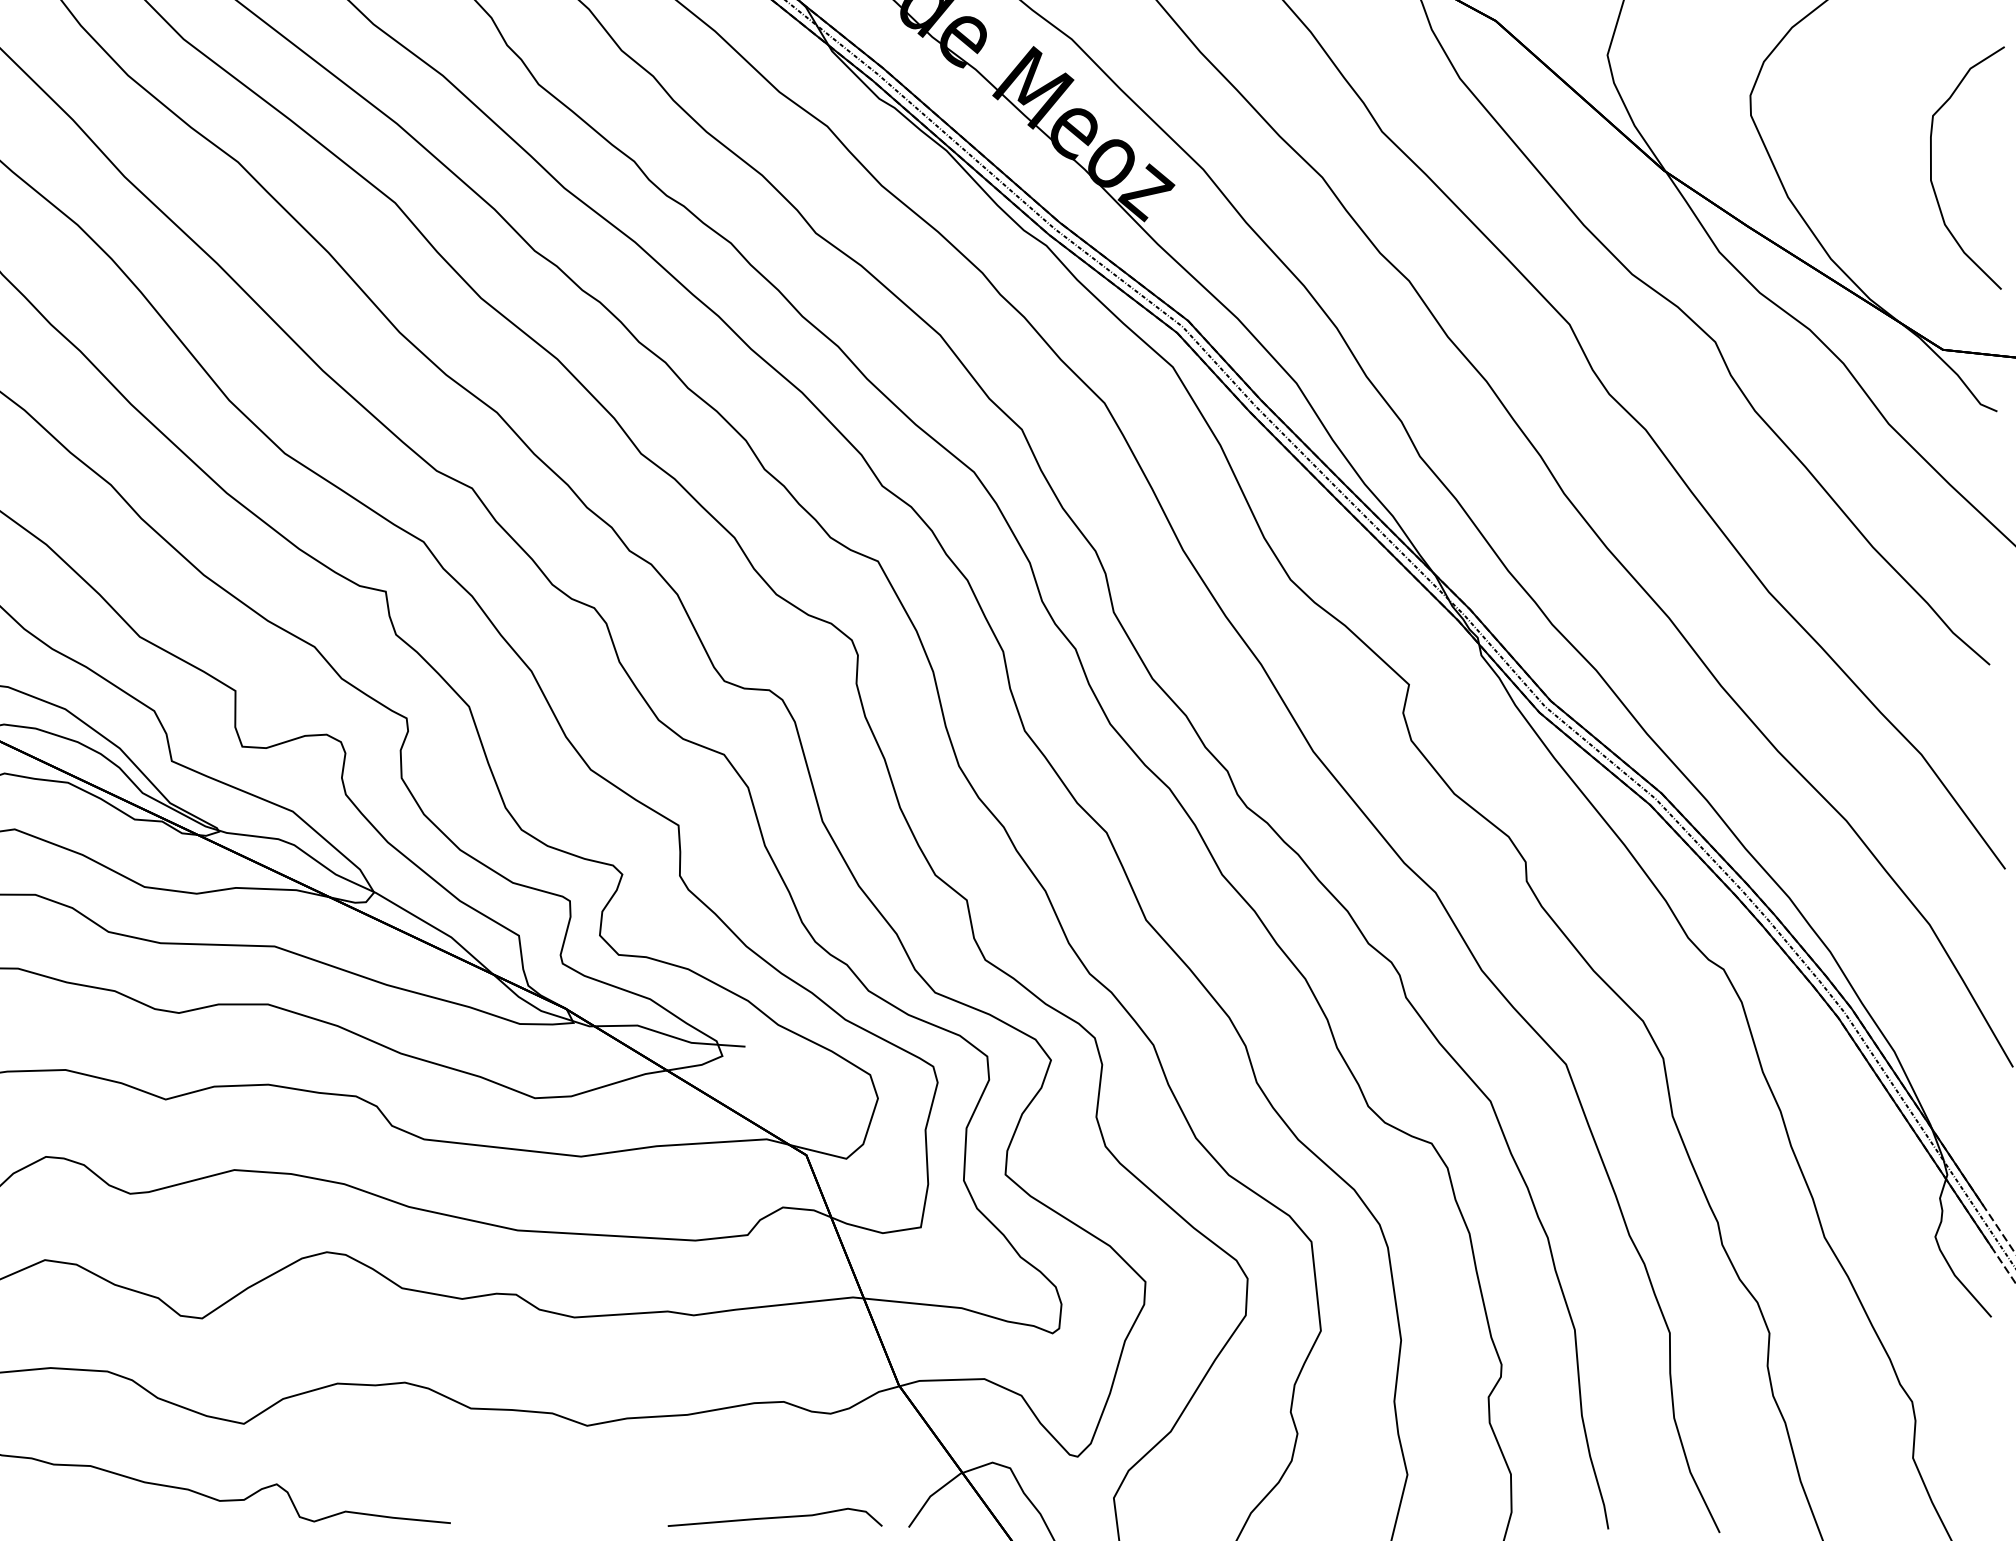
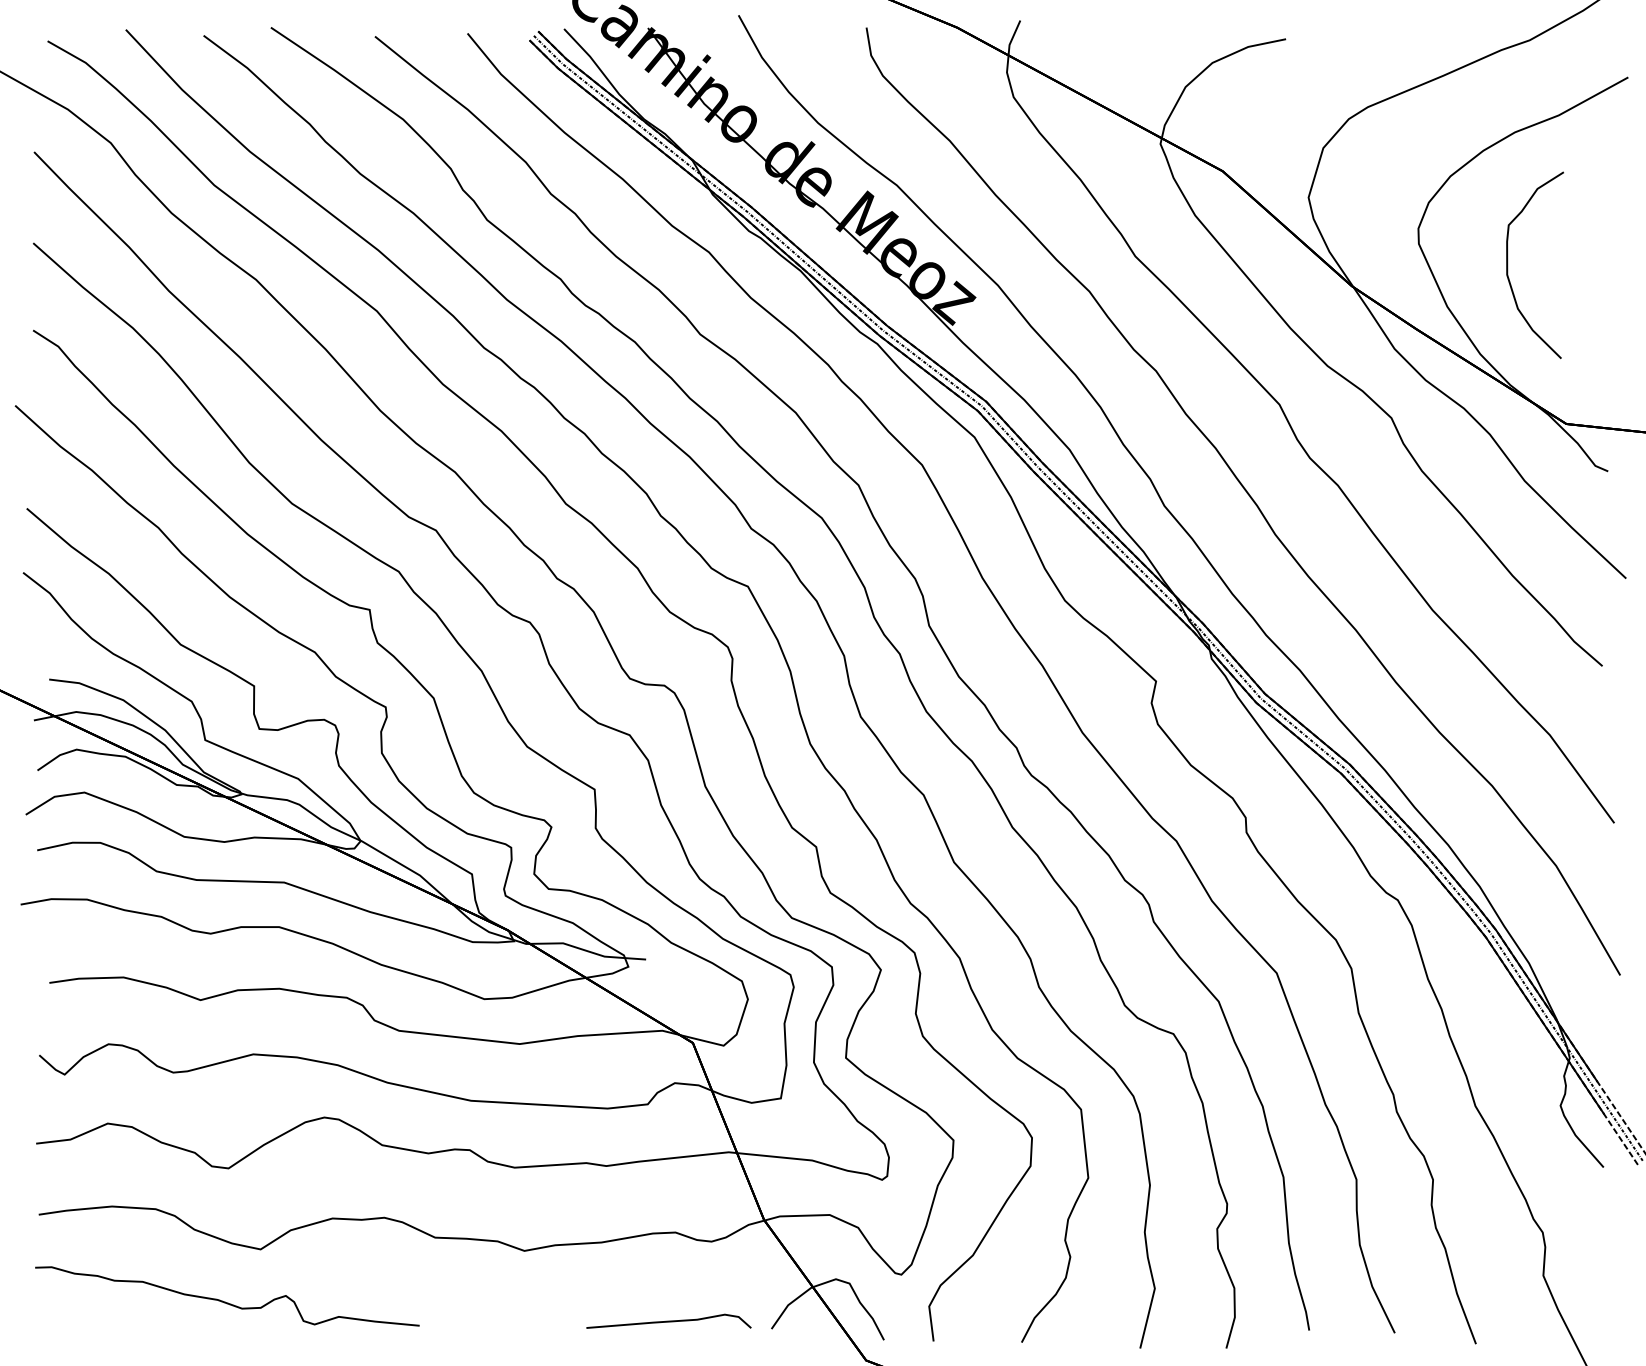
curve: (1932, 166) -> (1508, 264), moved

